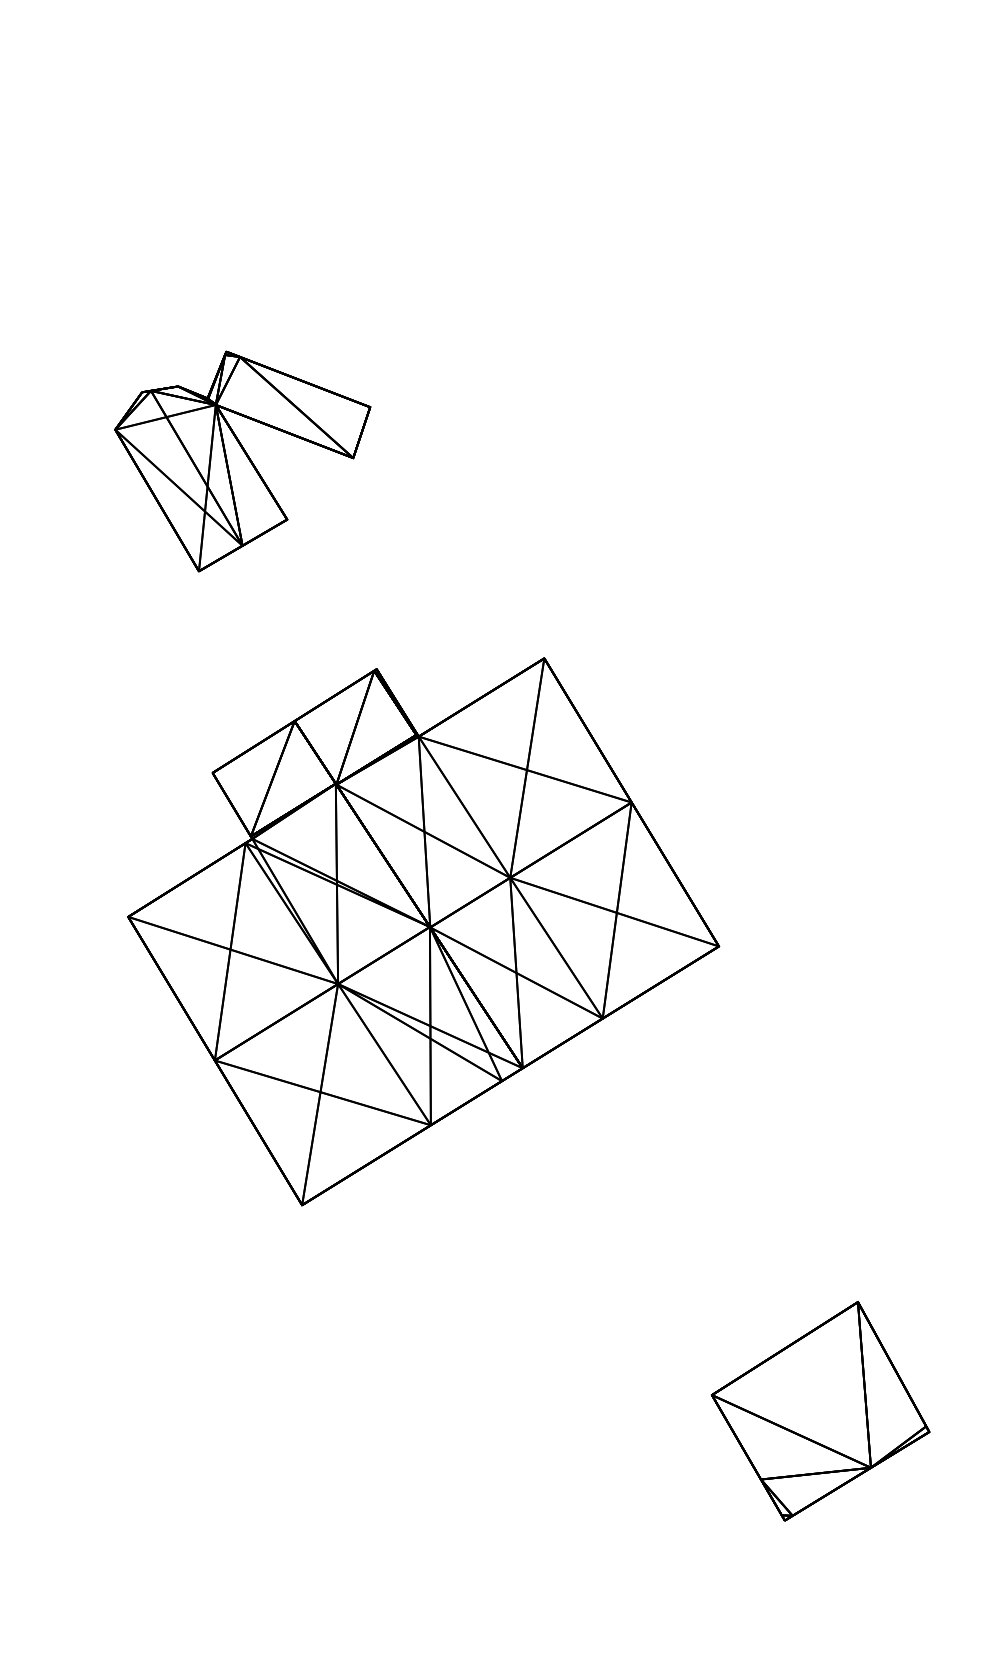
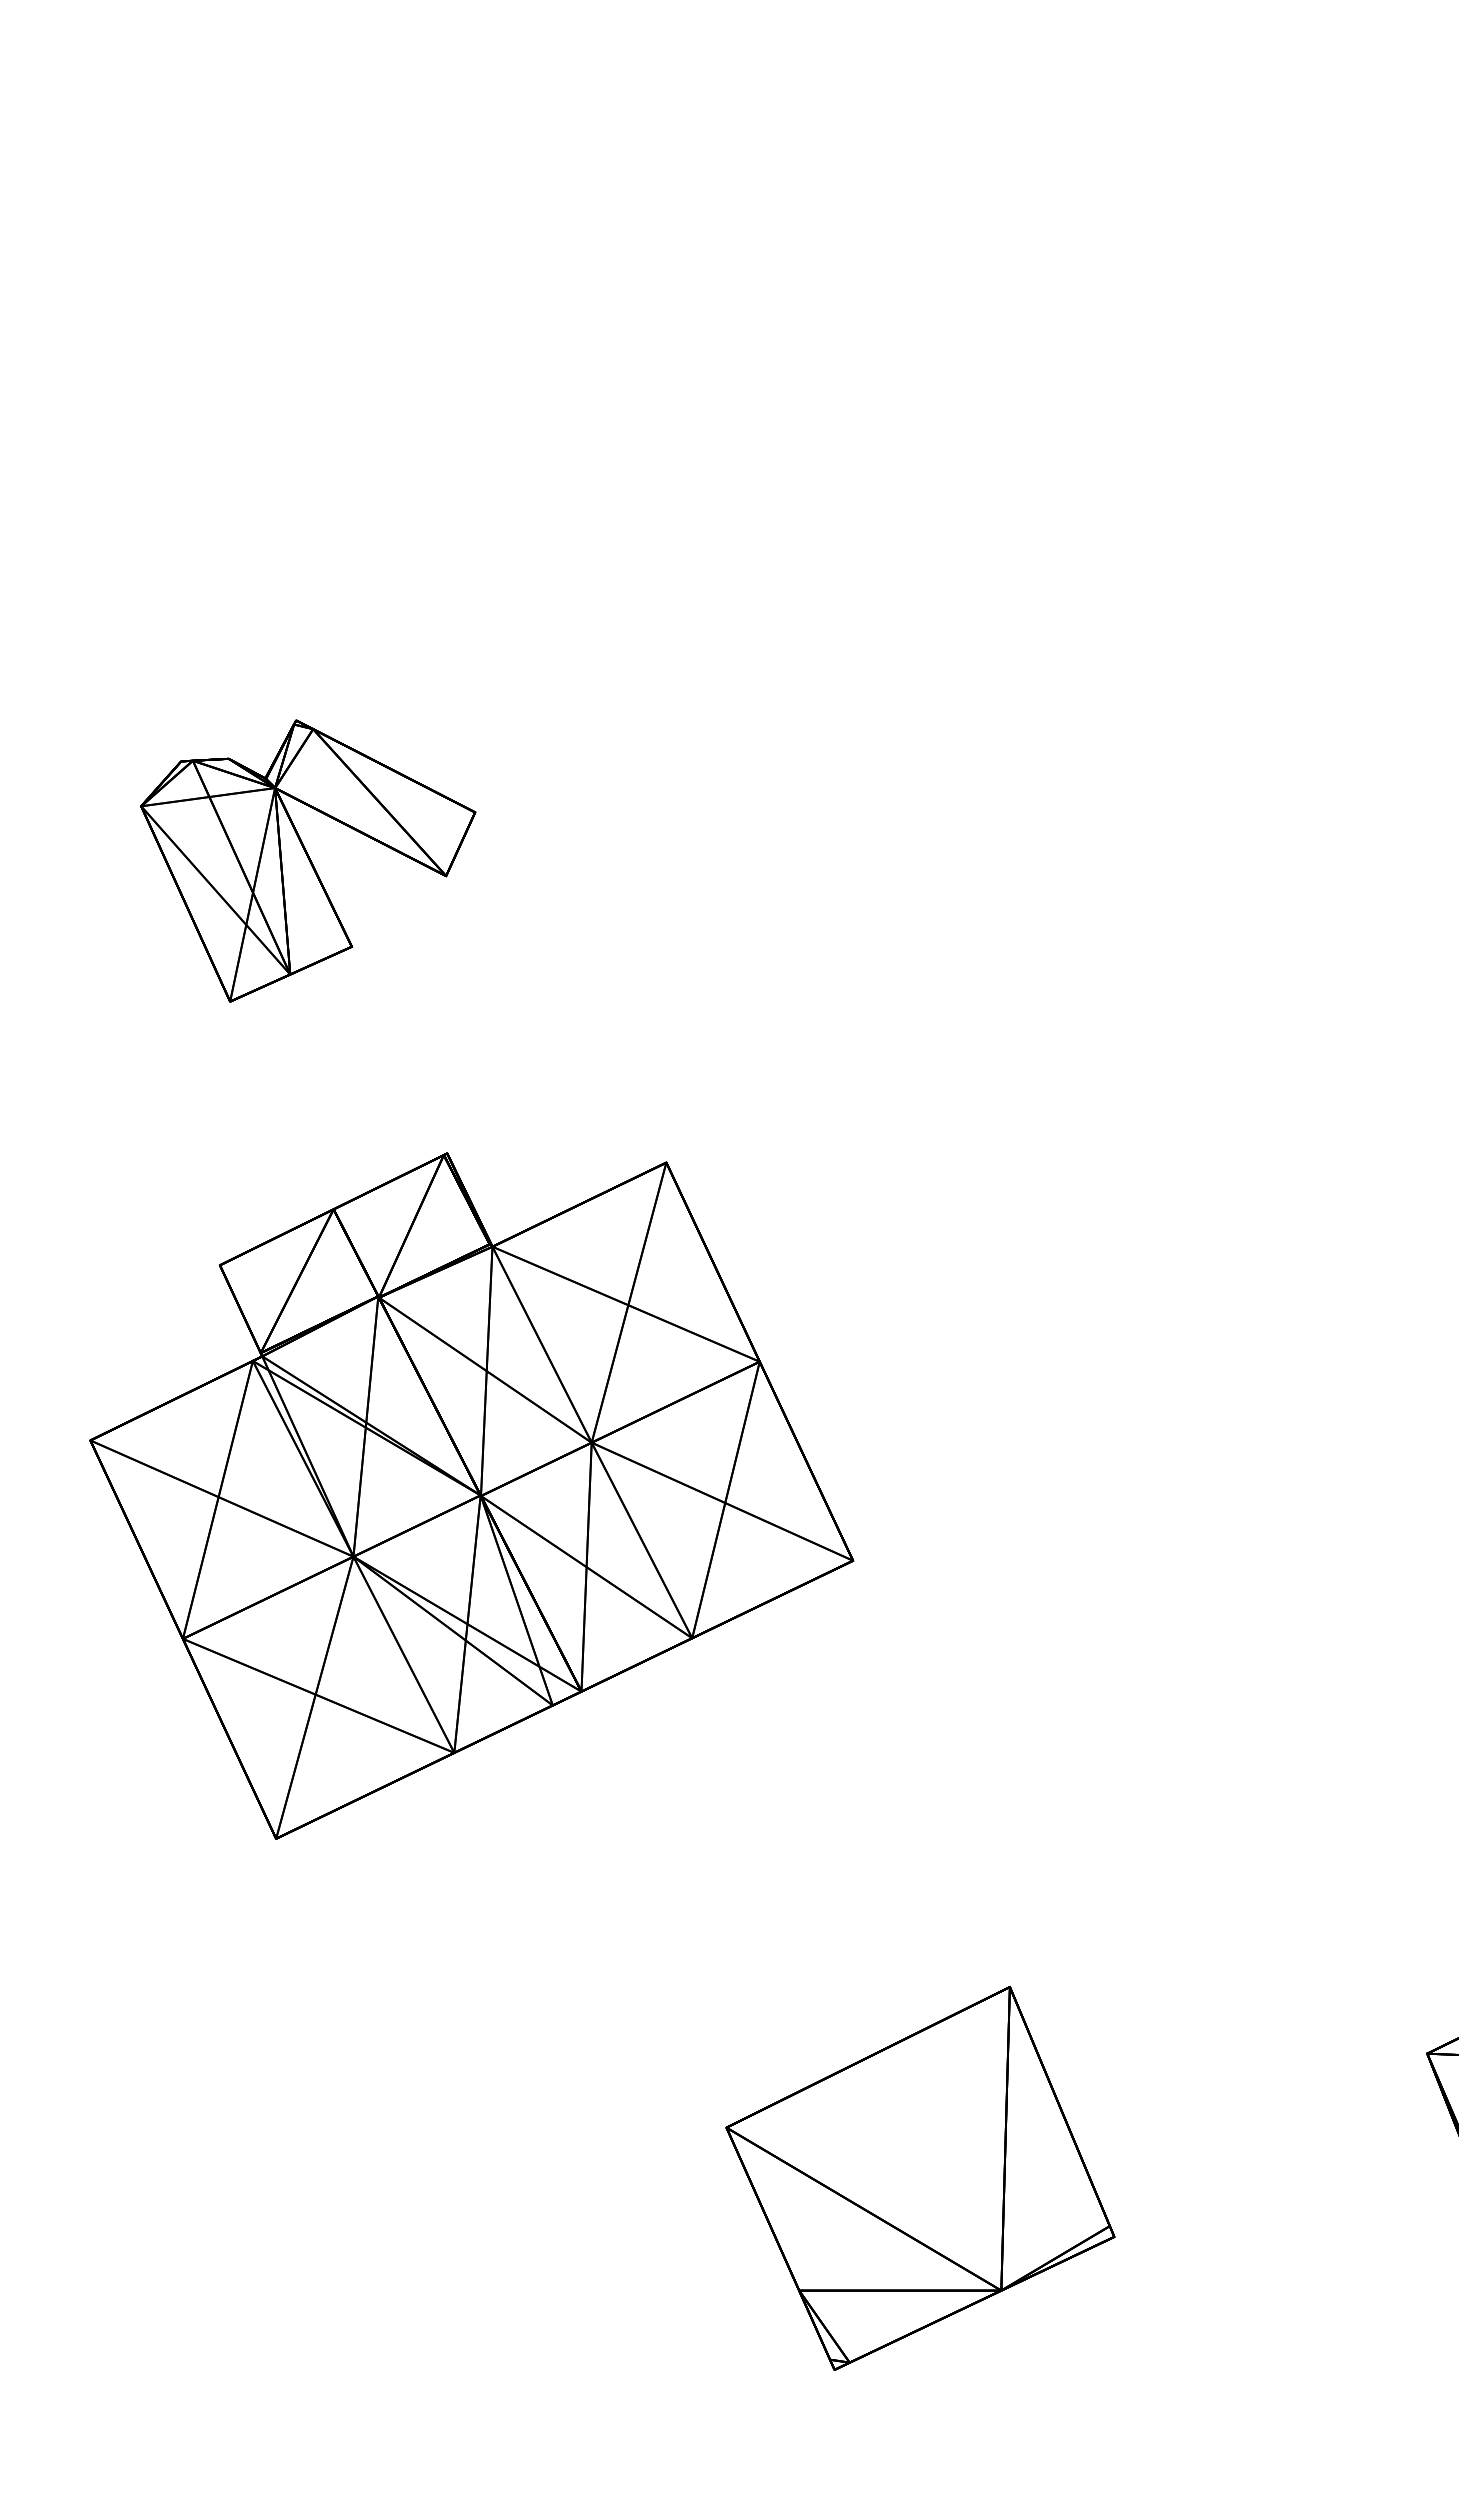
part: (819, 1411) -> (919, 2178), size x1.4

